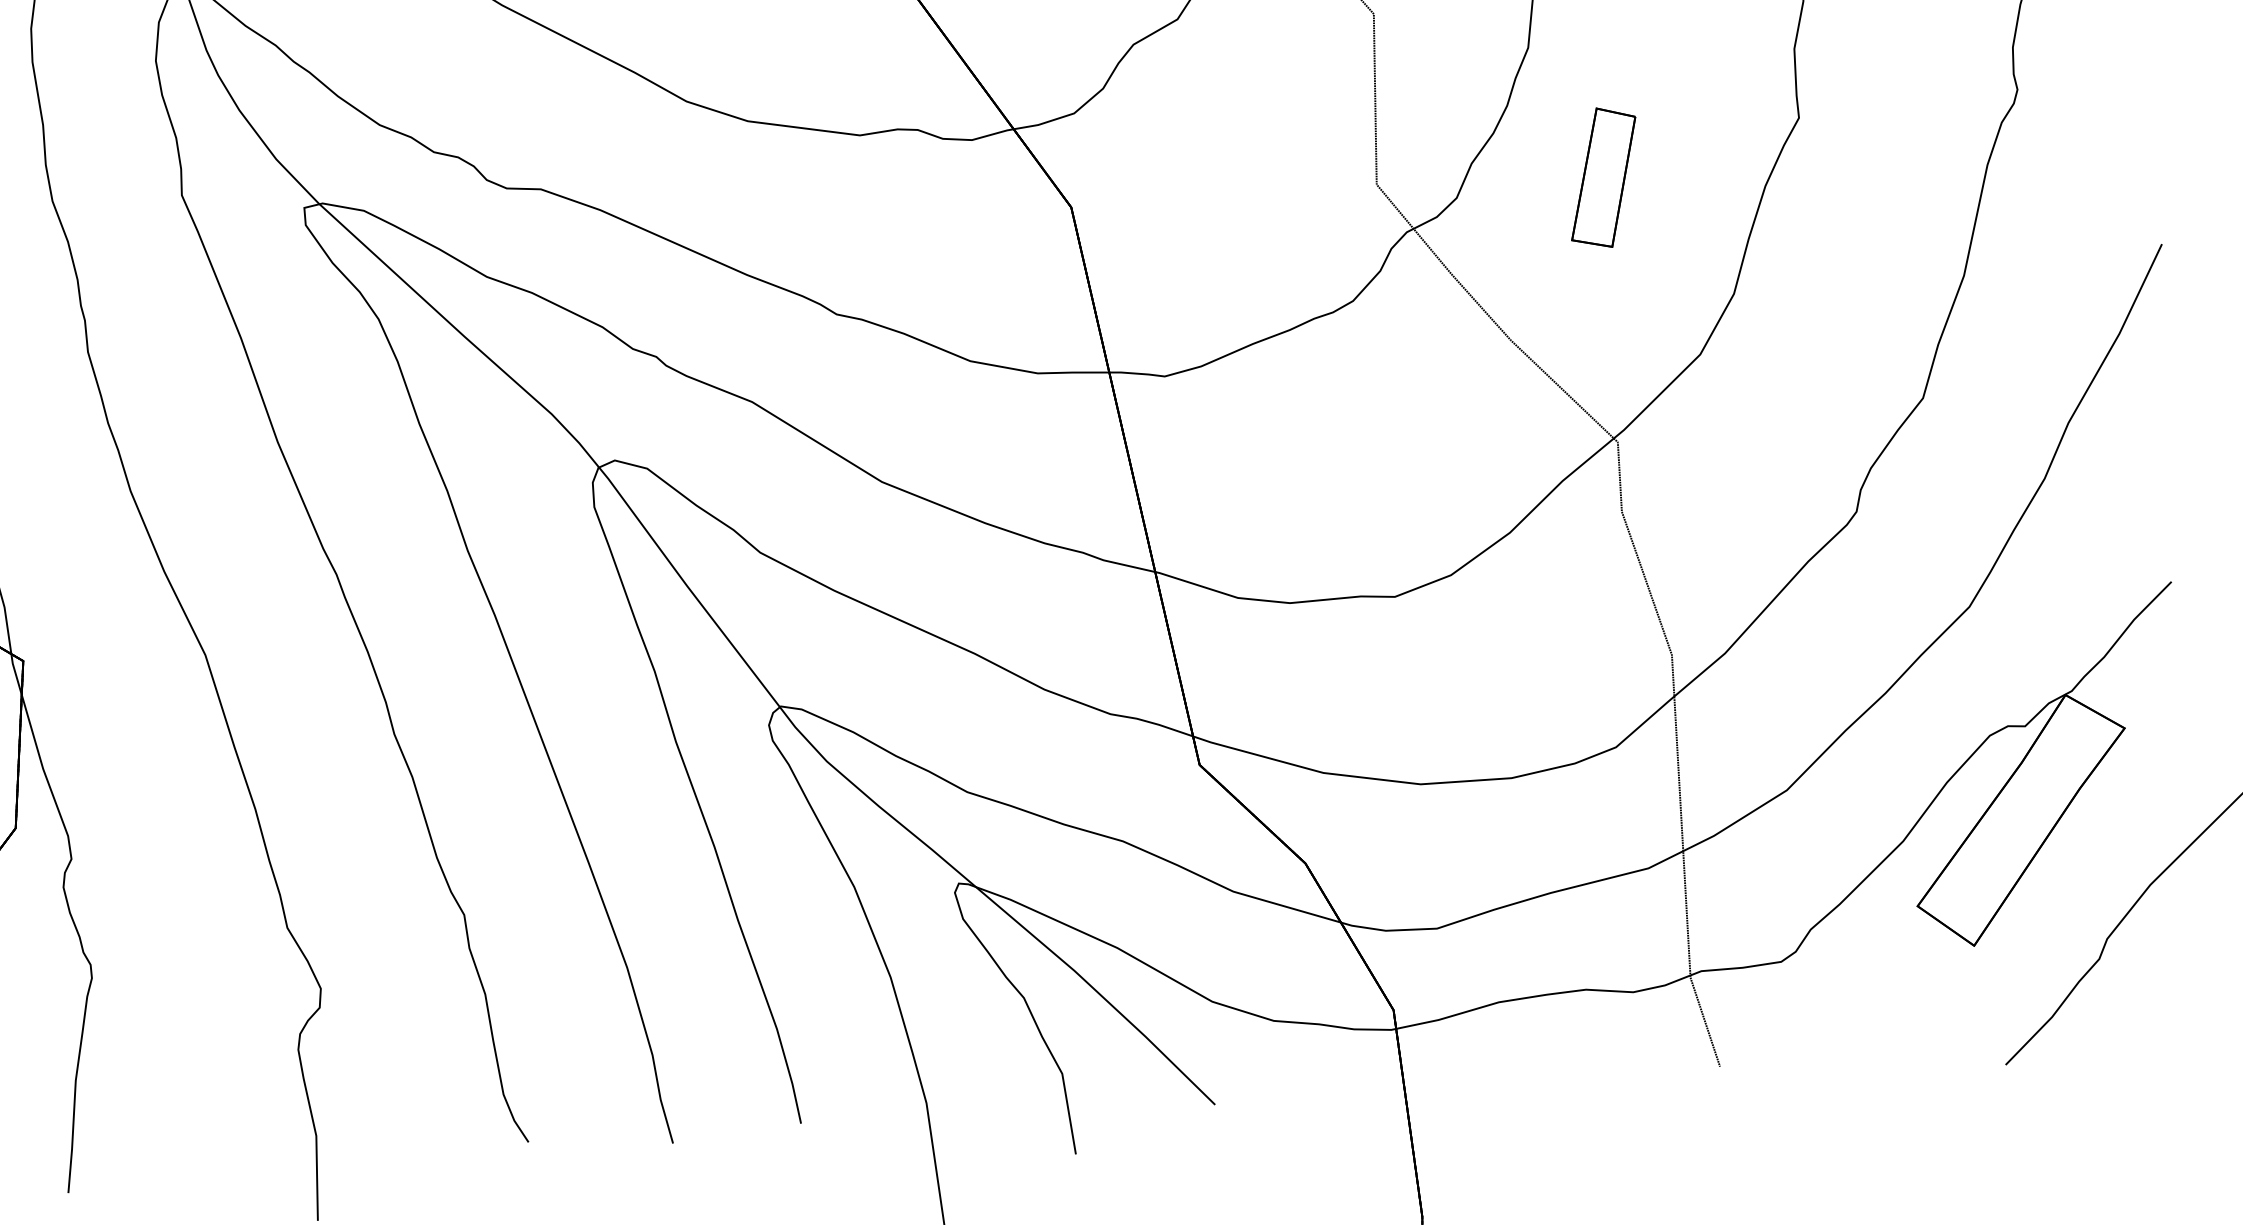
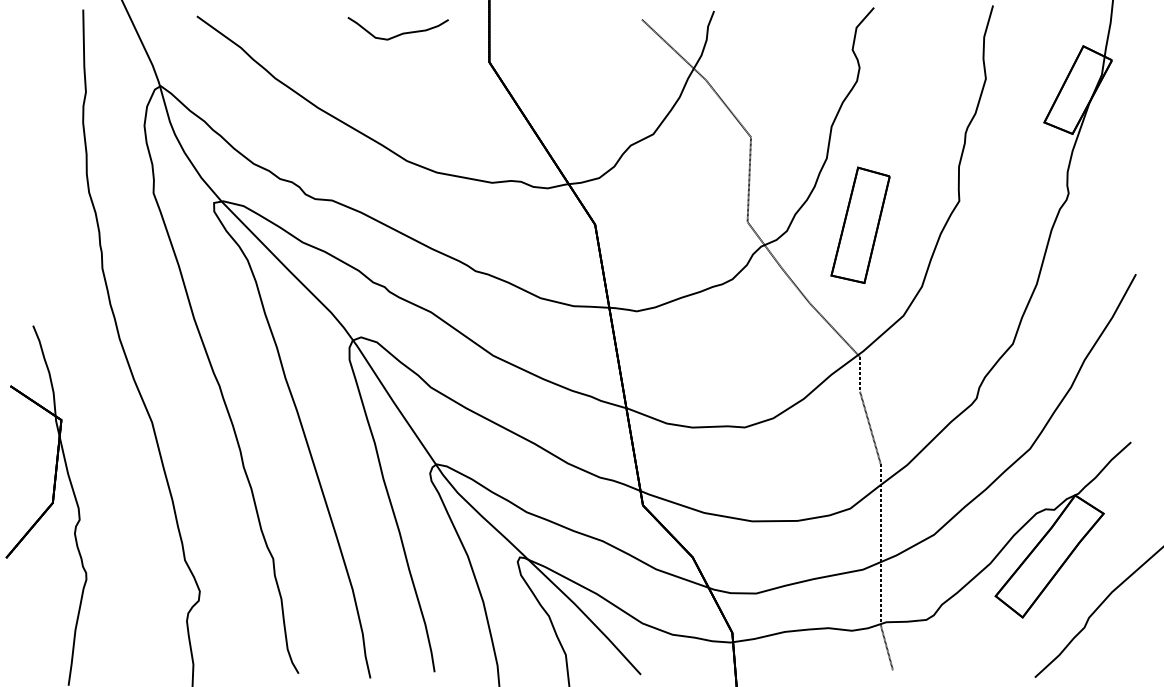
part: (1603, 176) -> (860, 224), size x1.67

